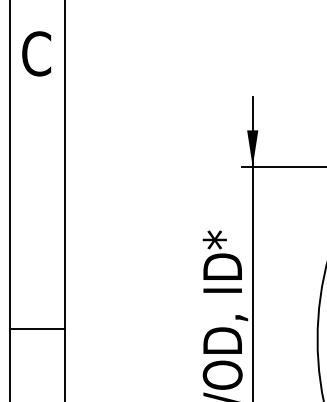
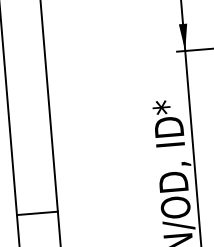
line: (36, 328) -> (36, 213), moved

